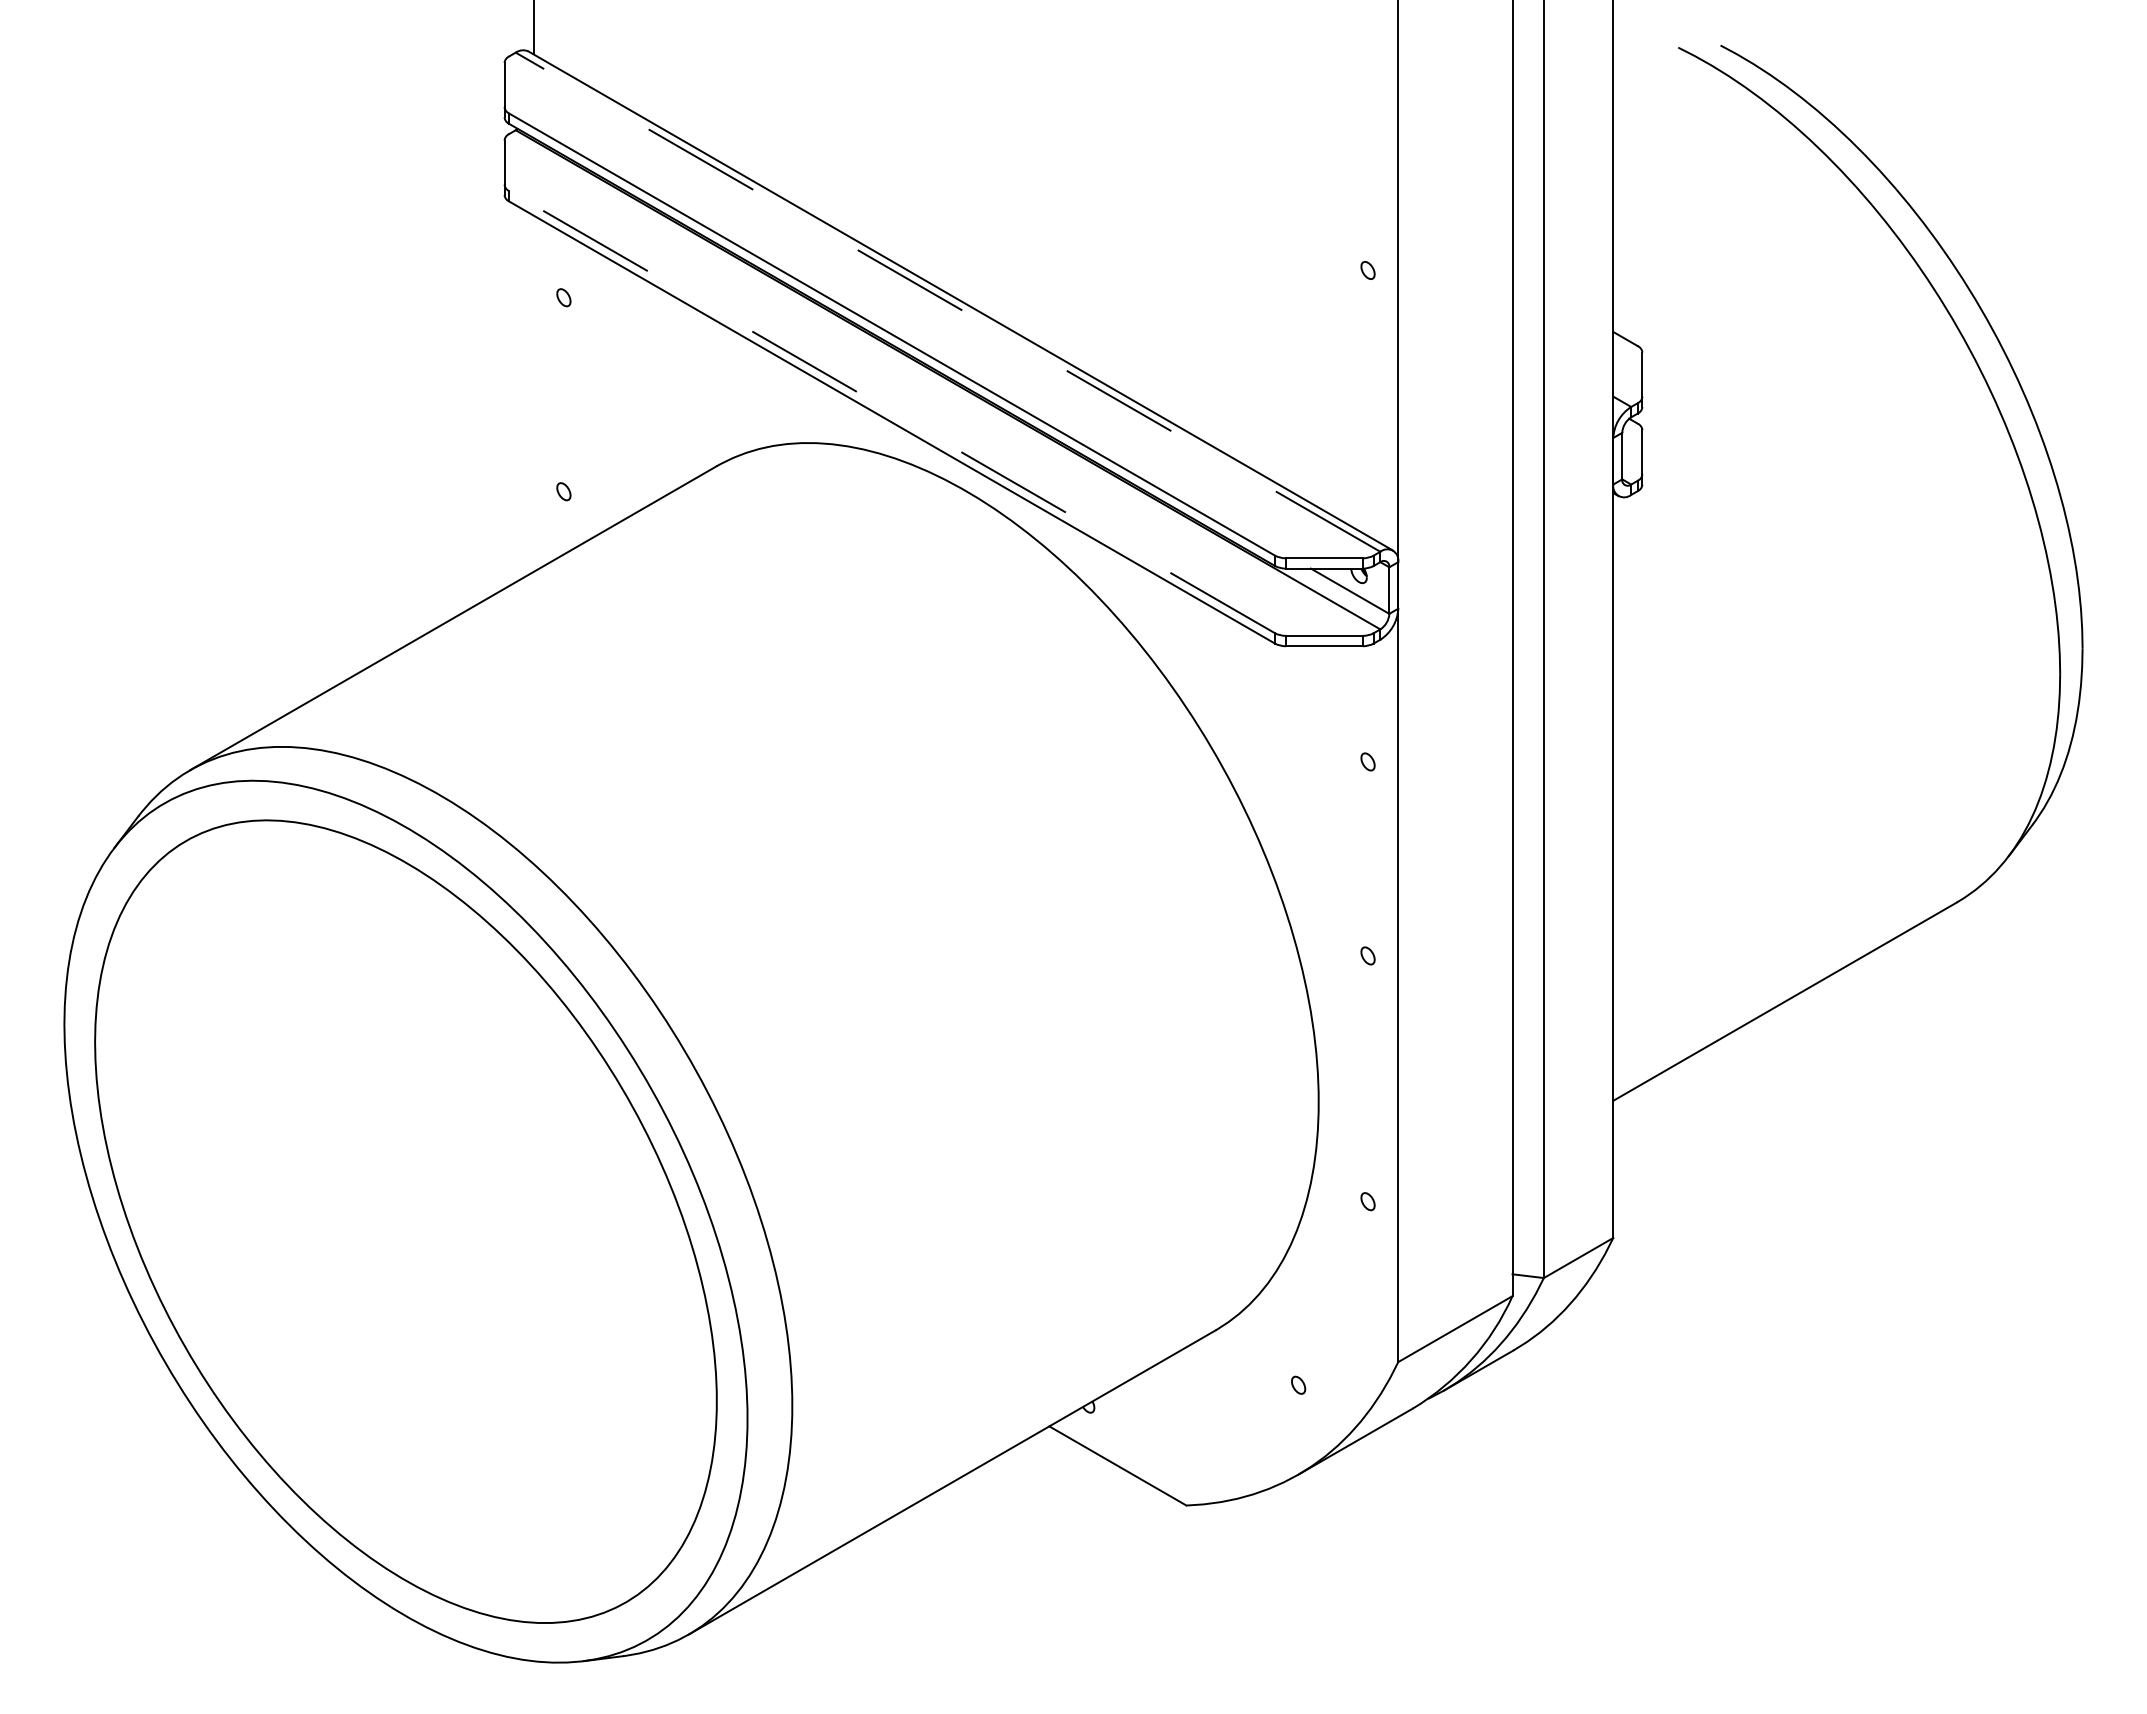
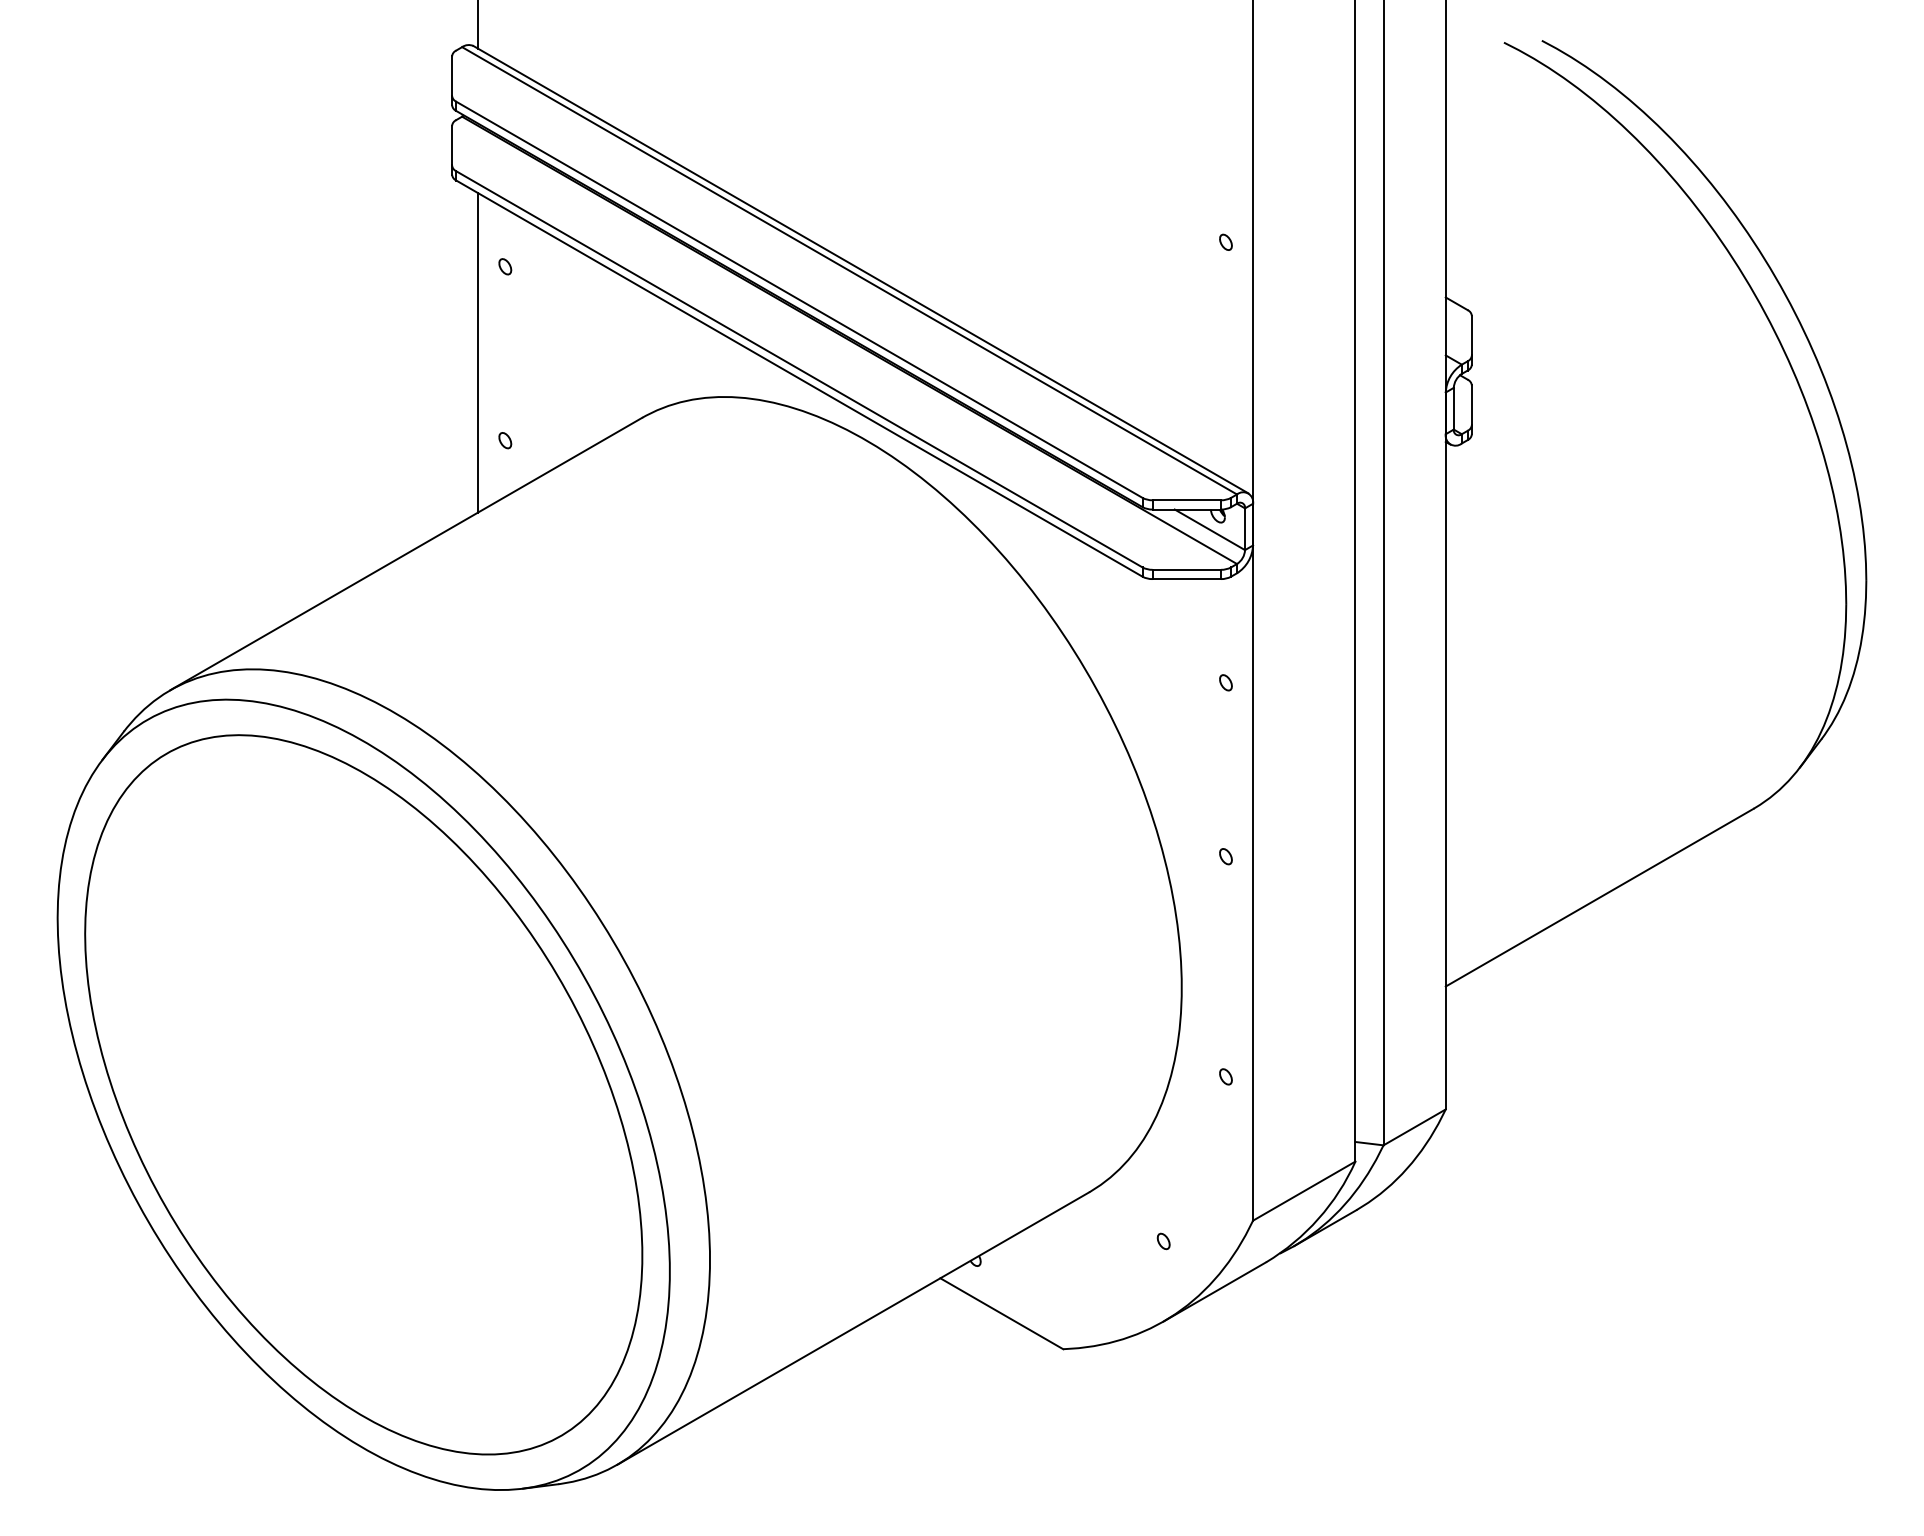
line: (947, 301) -> (849, 270), dashed -> solid
line: (533, 393) -> (478, 352), added
line: (891, 411) -> (798, 368), dashed -> solid

